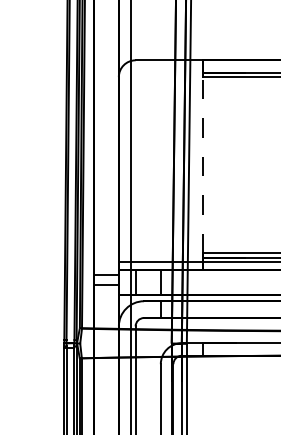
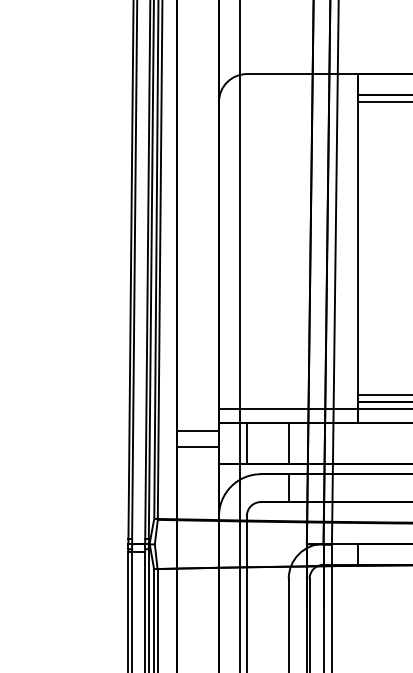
line: (202, 164) -> (357, 247), dashed -> solid

